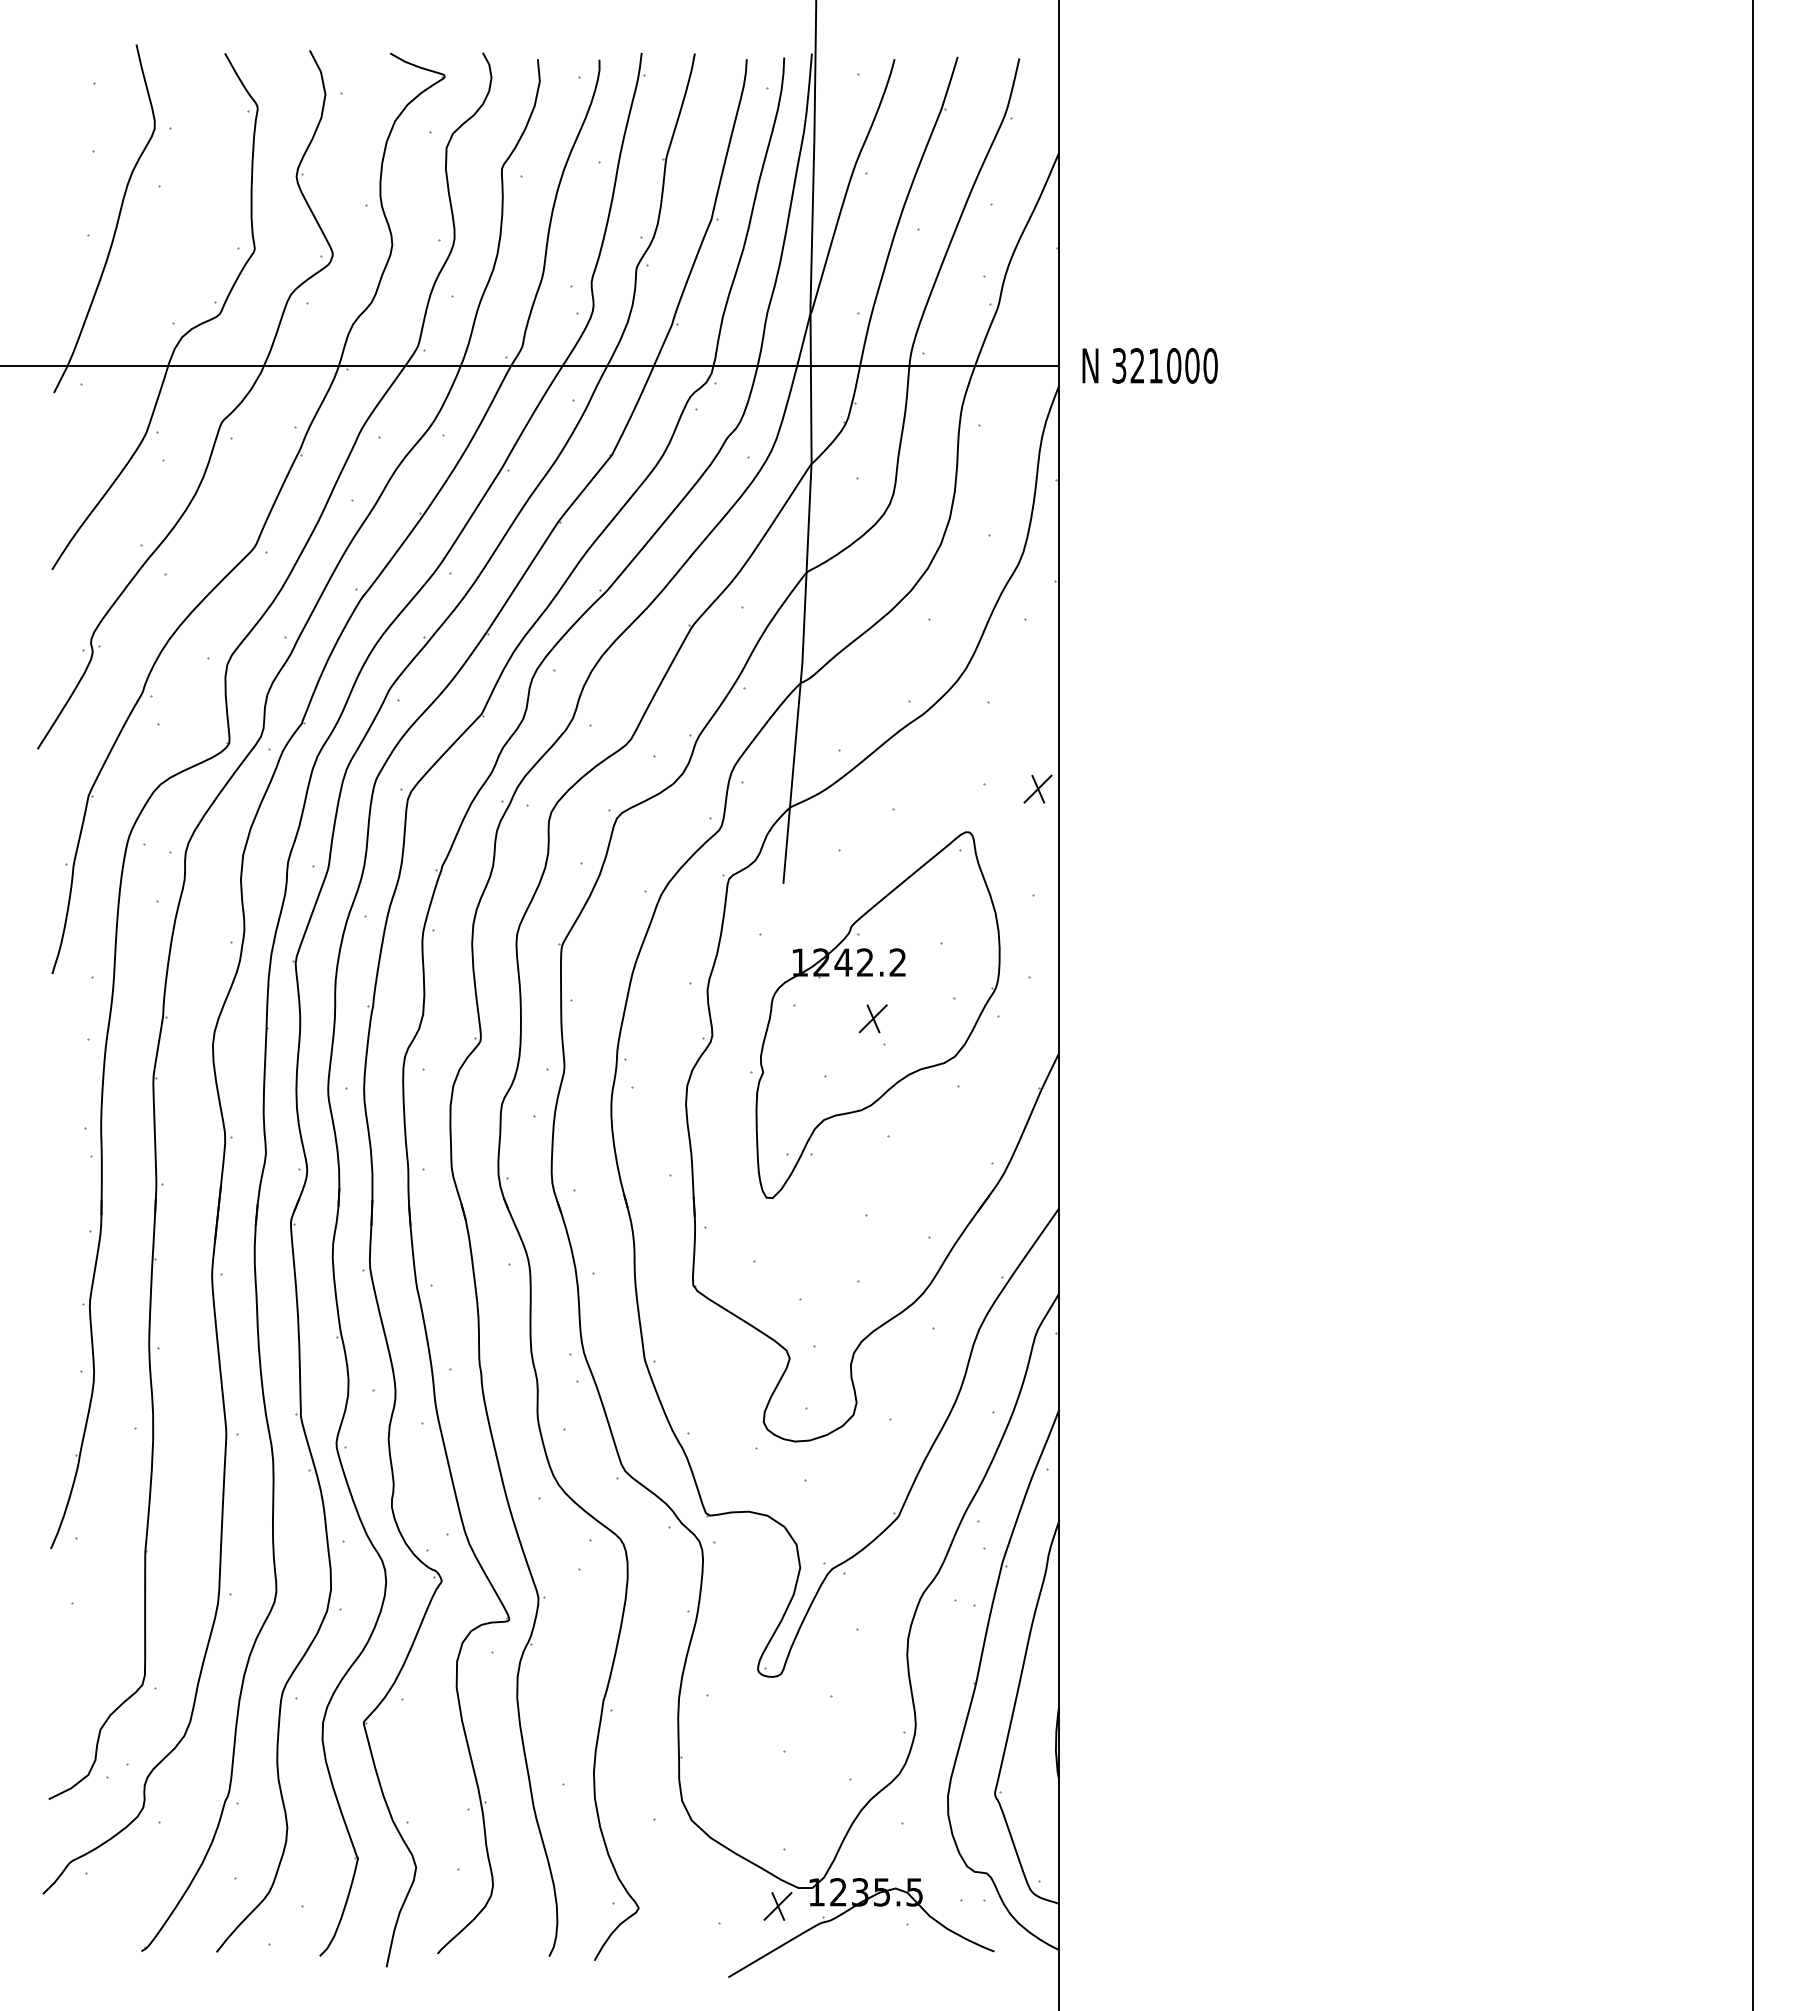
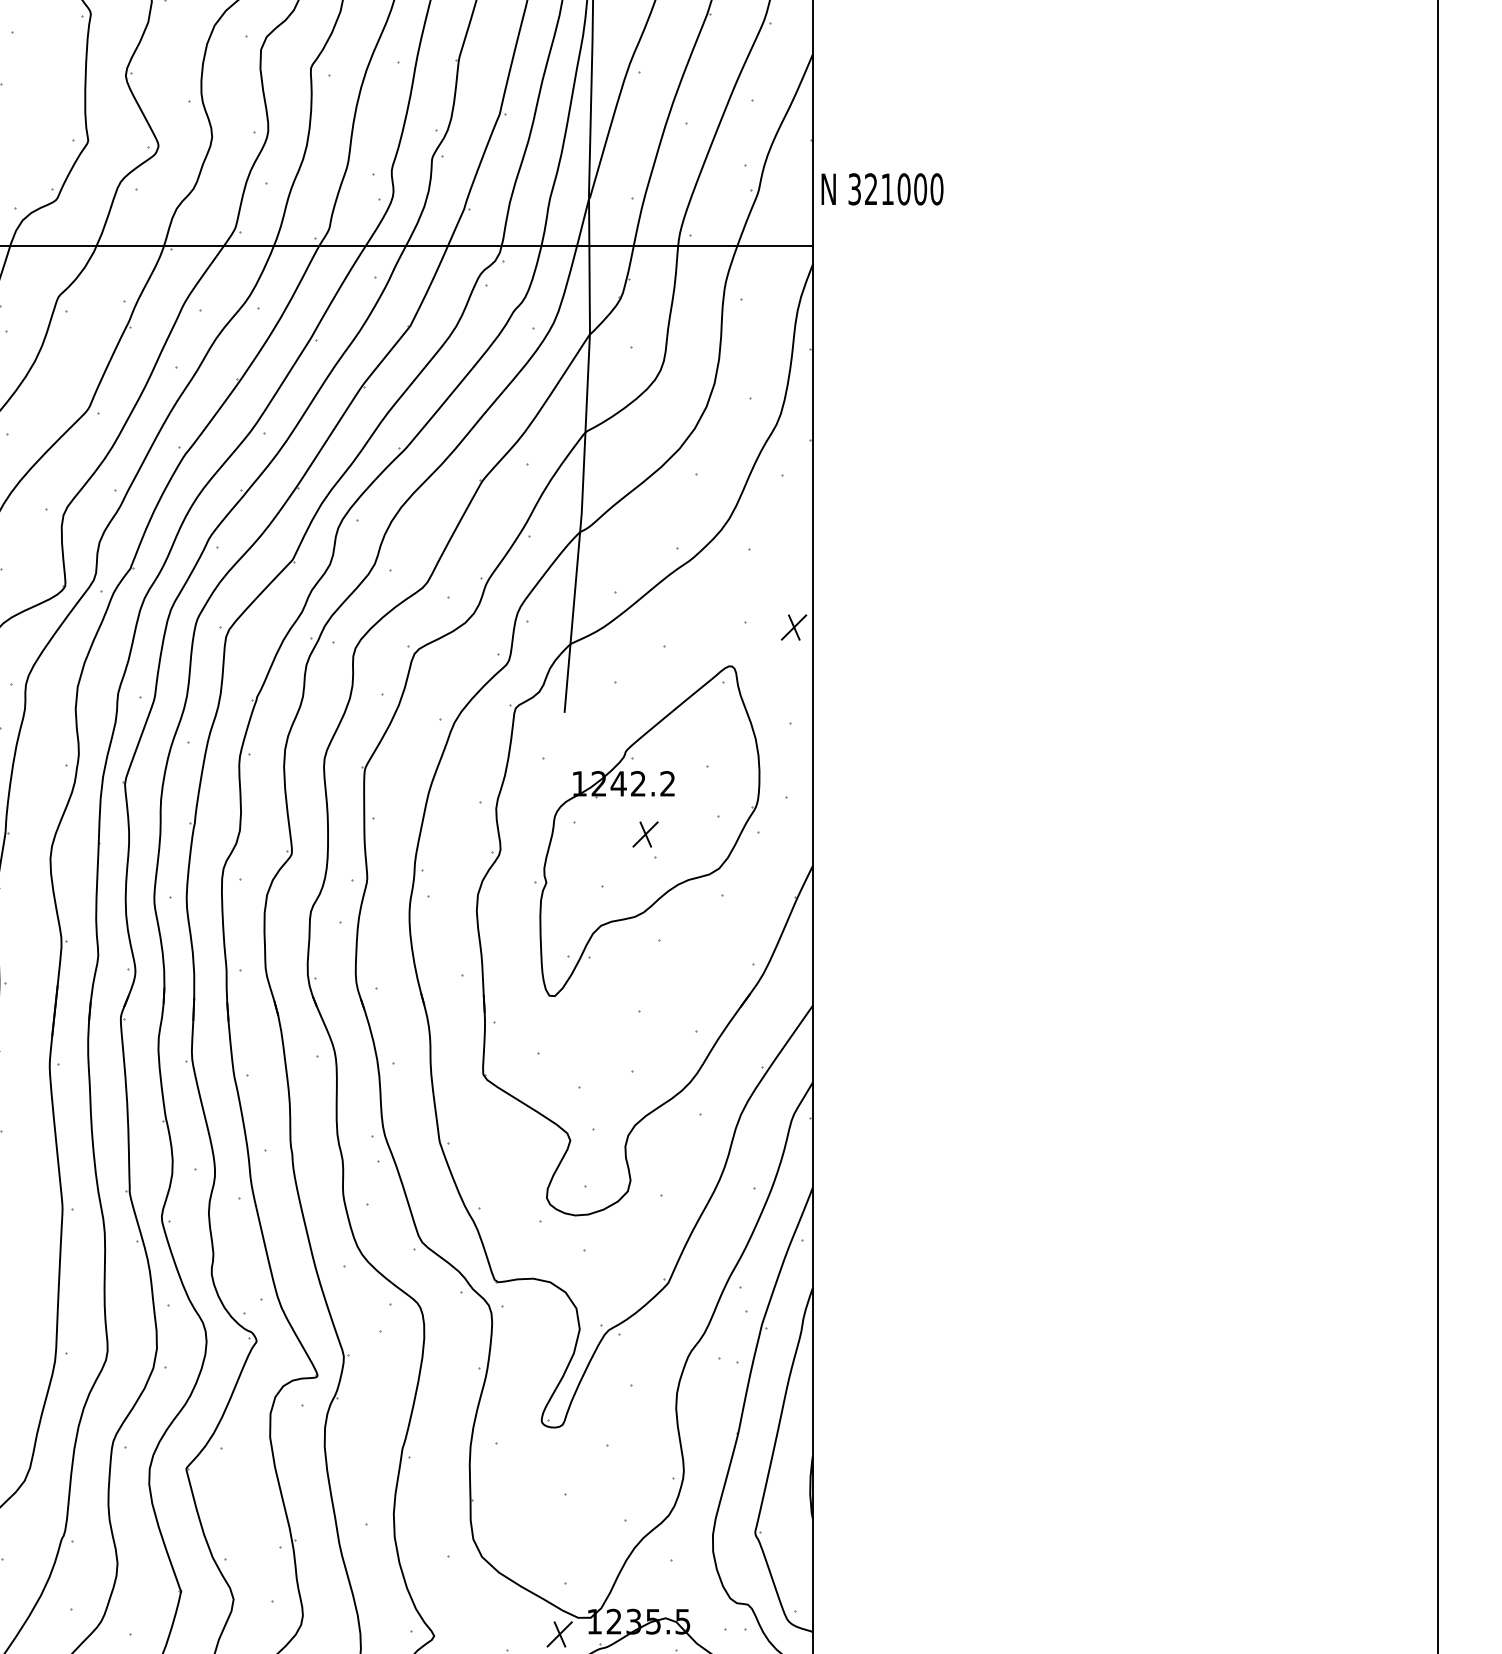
text: (1149, 365) -> (881, 188), moved

